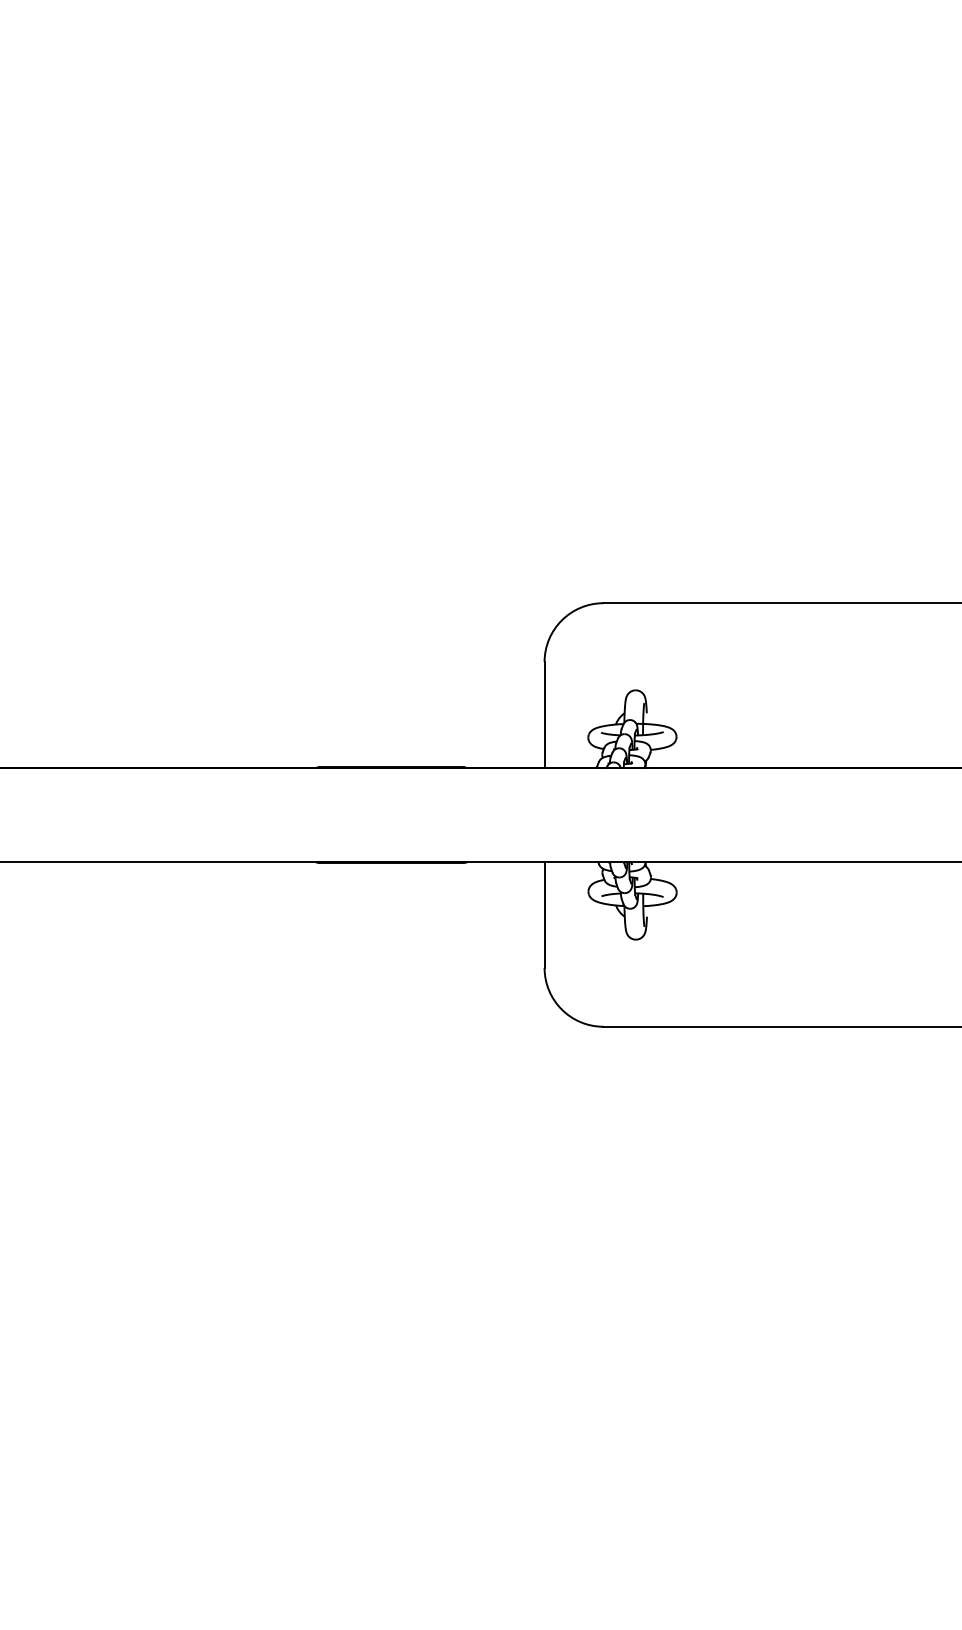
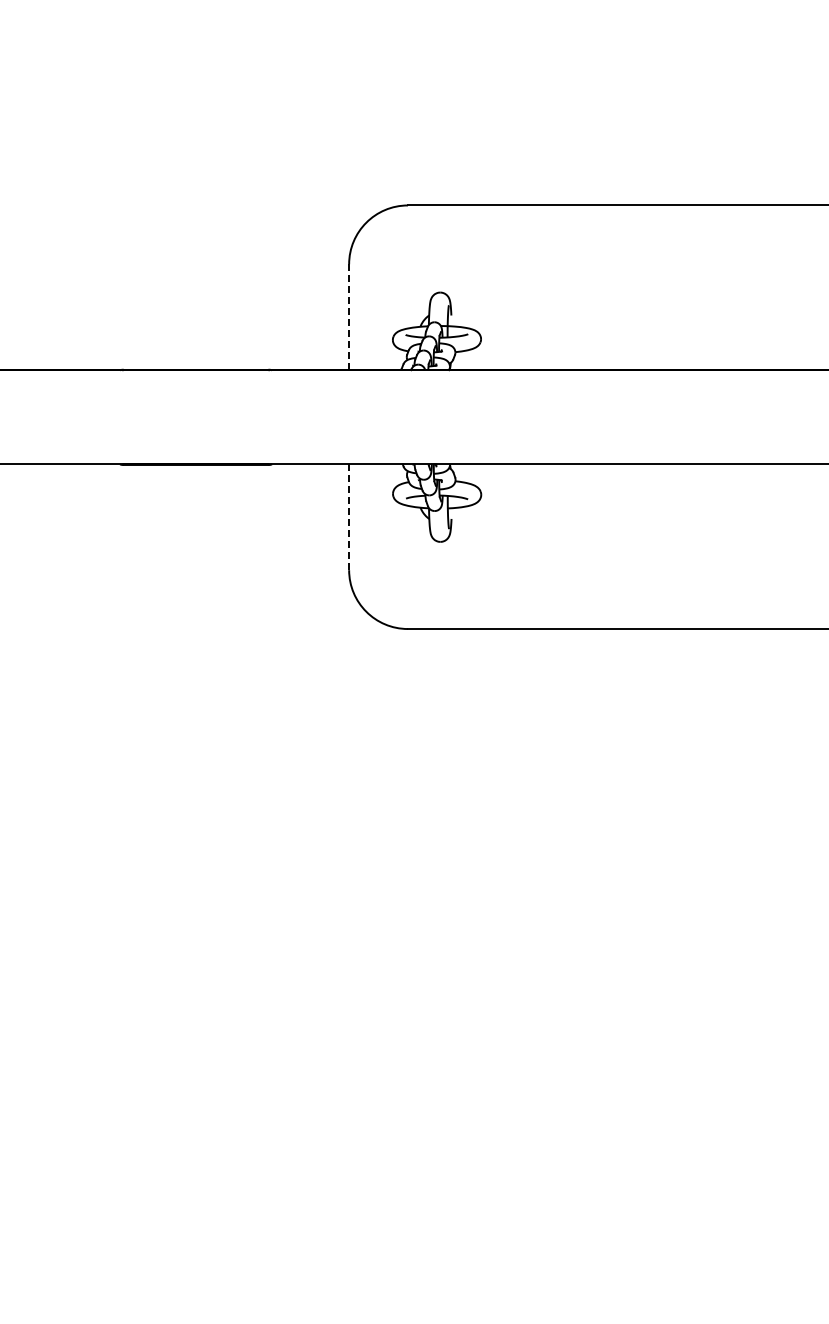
line: (544, 714) -> (349, 316), solid -> dashed
line: (544, 915) -> (349, 517), solid -> dashed

